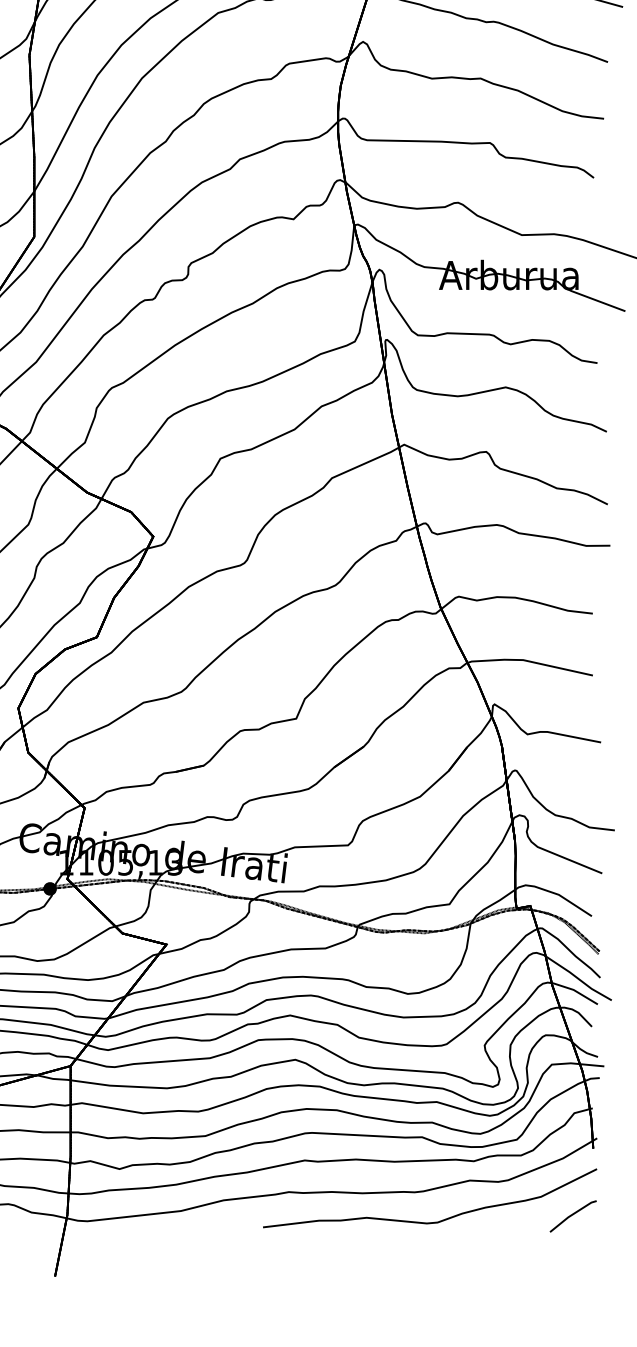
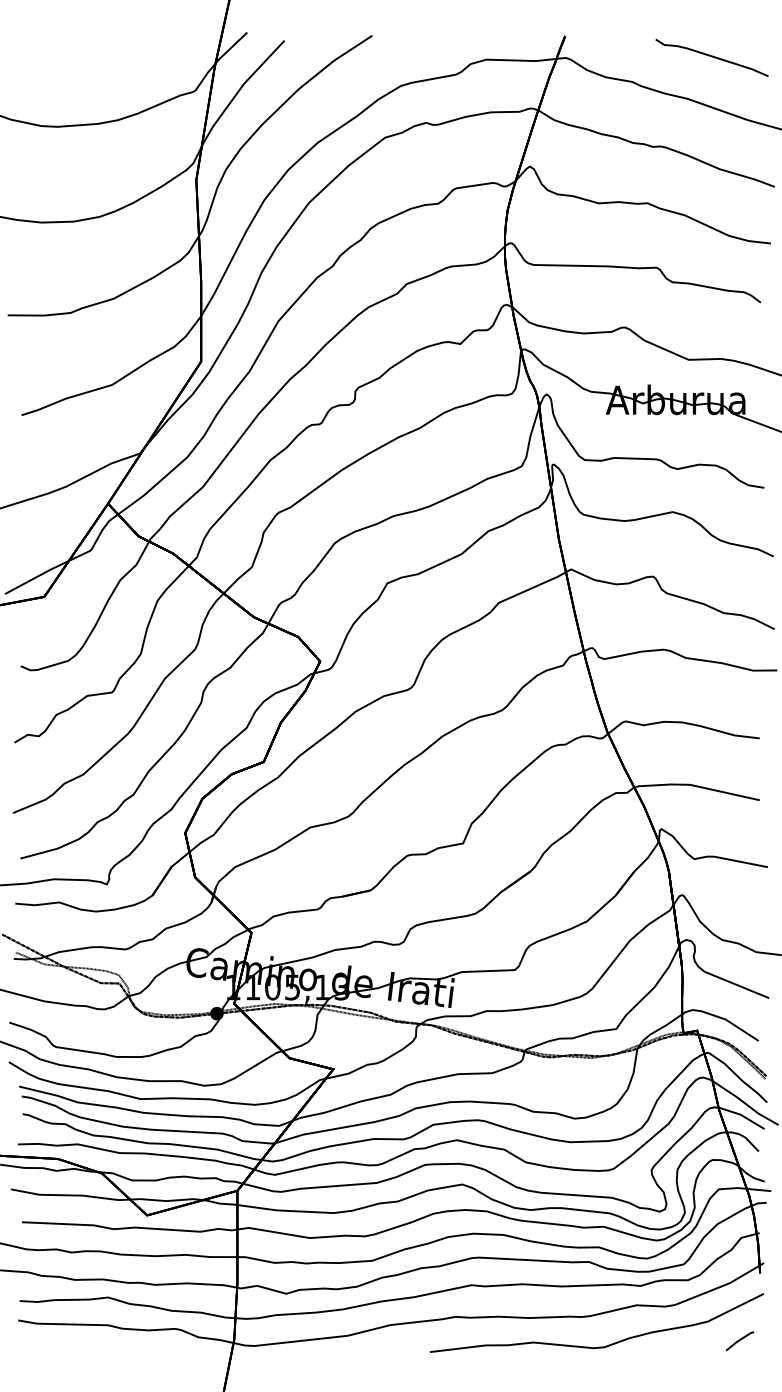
part: (572, 1216) -> (739, 1341), size x0.6

